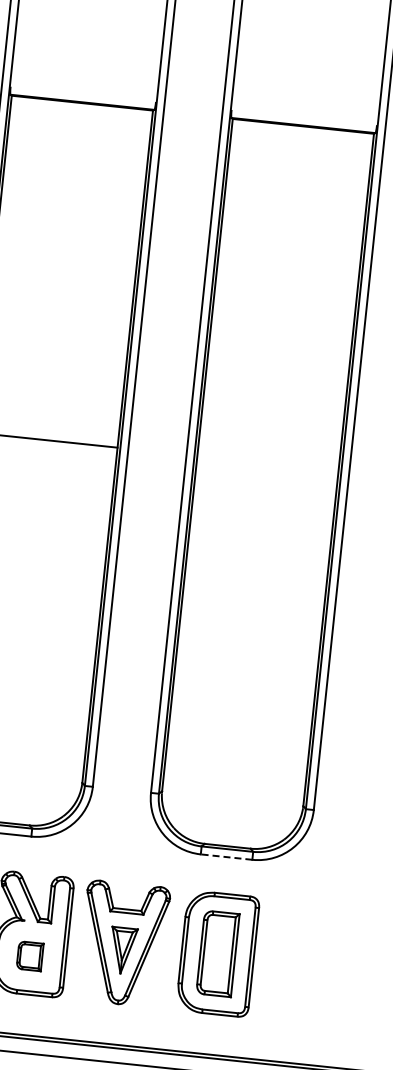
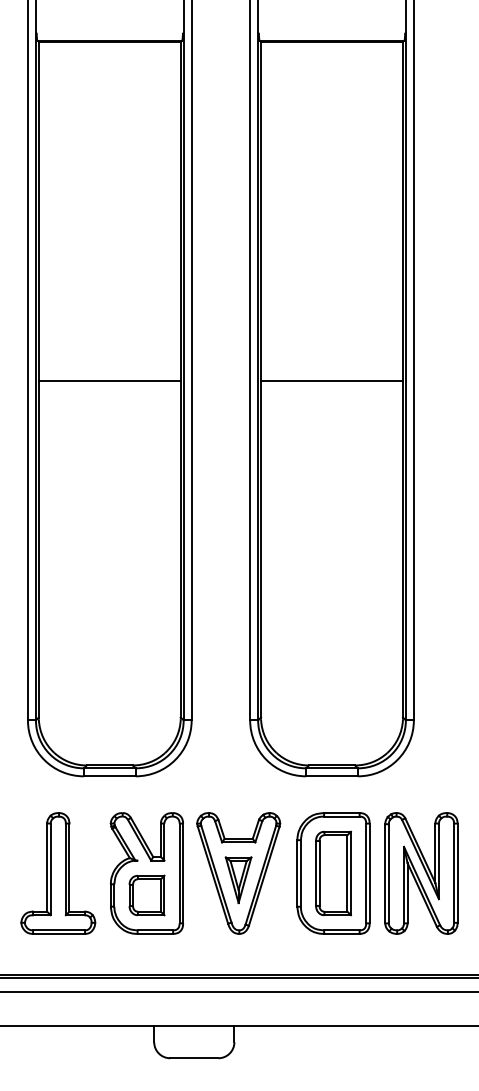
line: (268, 463) -> (332, 380), added
line: (227, 857) -> (332, 776), dashed -> solid
part: (29, 956) -> (146, 895), size x1.43
part: (305, 963) -> (421, 873), added

